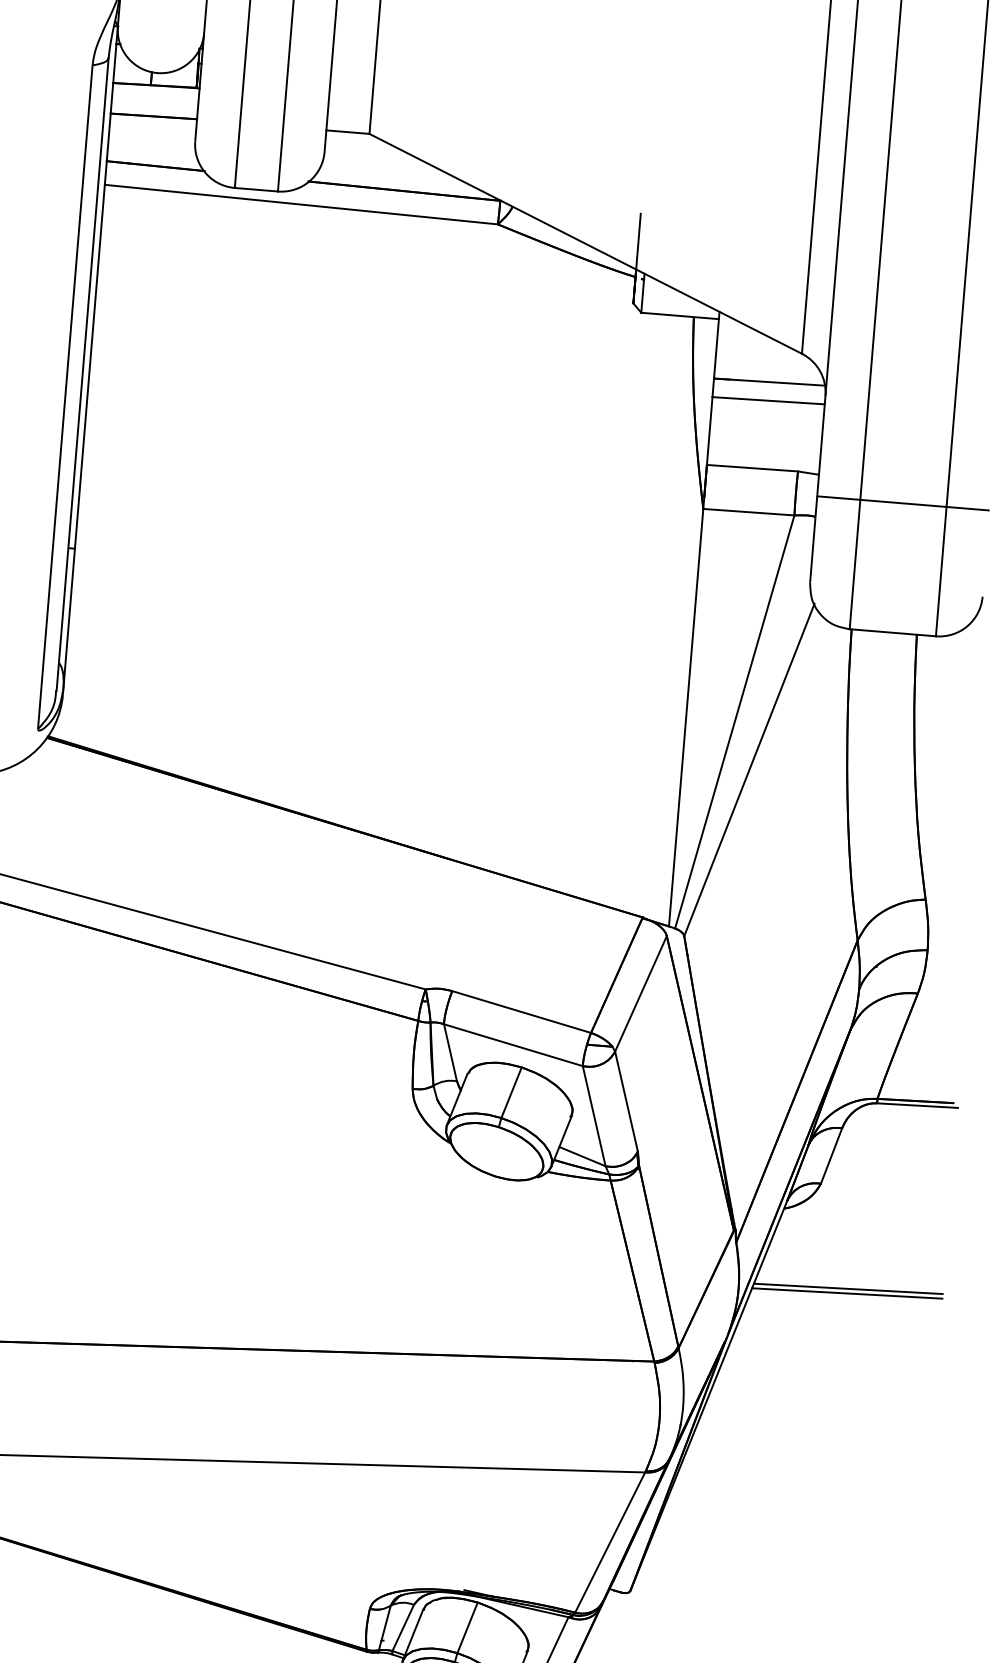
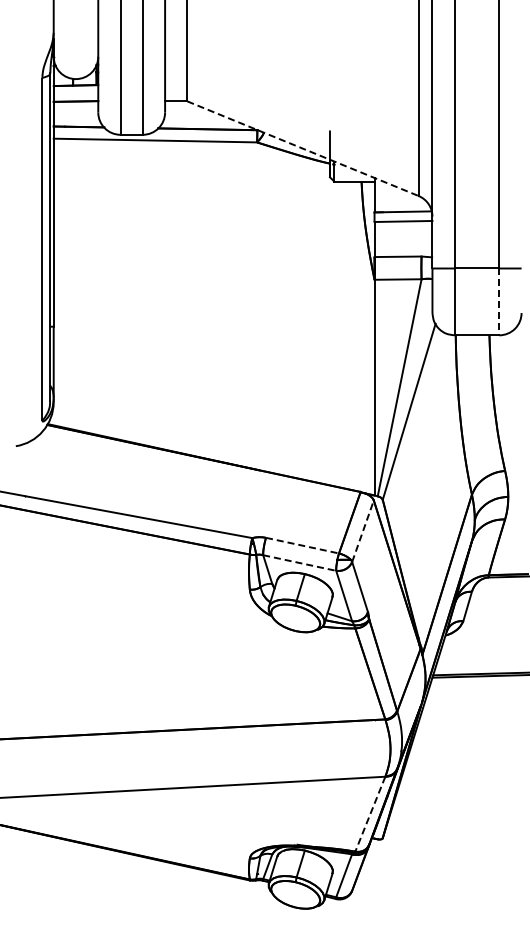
line: (586, 243) -> (303, 148), solid -> dashed
line: (941, 572) -> (499, 302), solid -> dashed
line: (641, 994) -> (363, 531), solid -> dashed
line: (523, 1011) -> (303, 545), solid -> dashed
line: (514, 1046) -> (300, 563), solid -> dashed
line: (610, 1543) -> (370, 814), solid -> dashed

